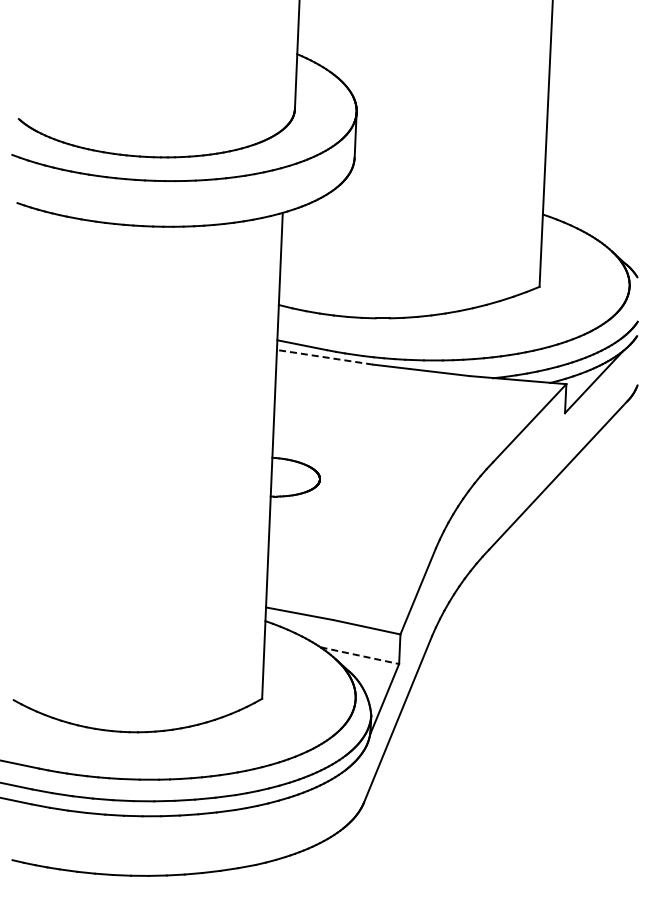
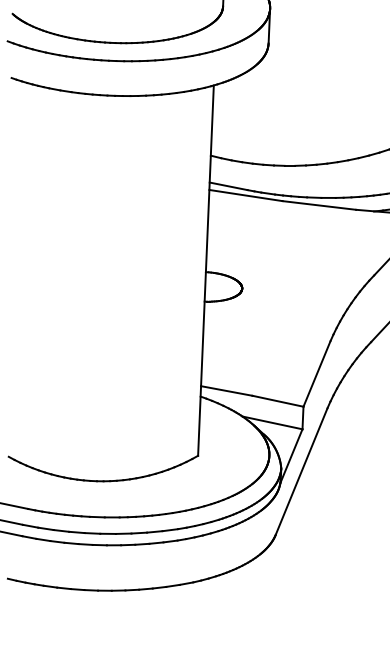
line: (325, 357) -> (246, 195), dashed -> solid
line: (360, 655) -> (273, 422), dashed -> solid

